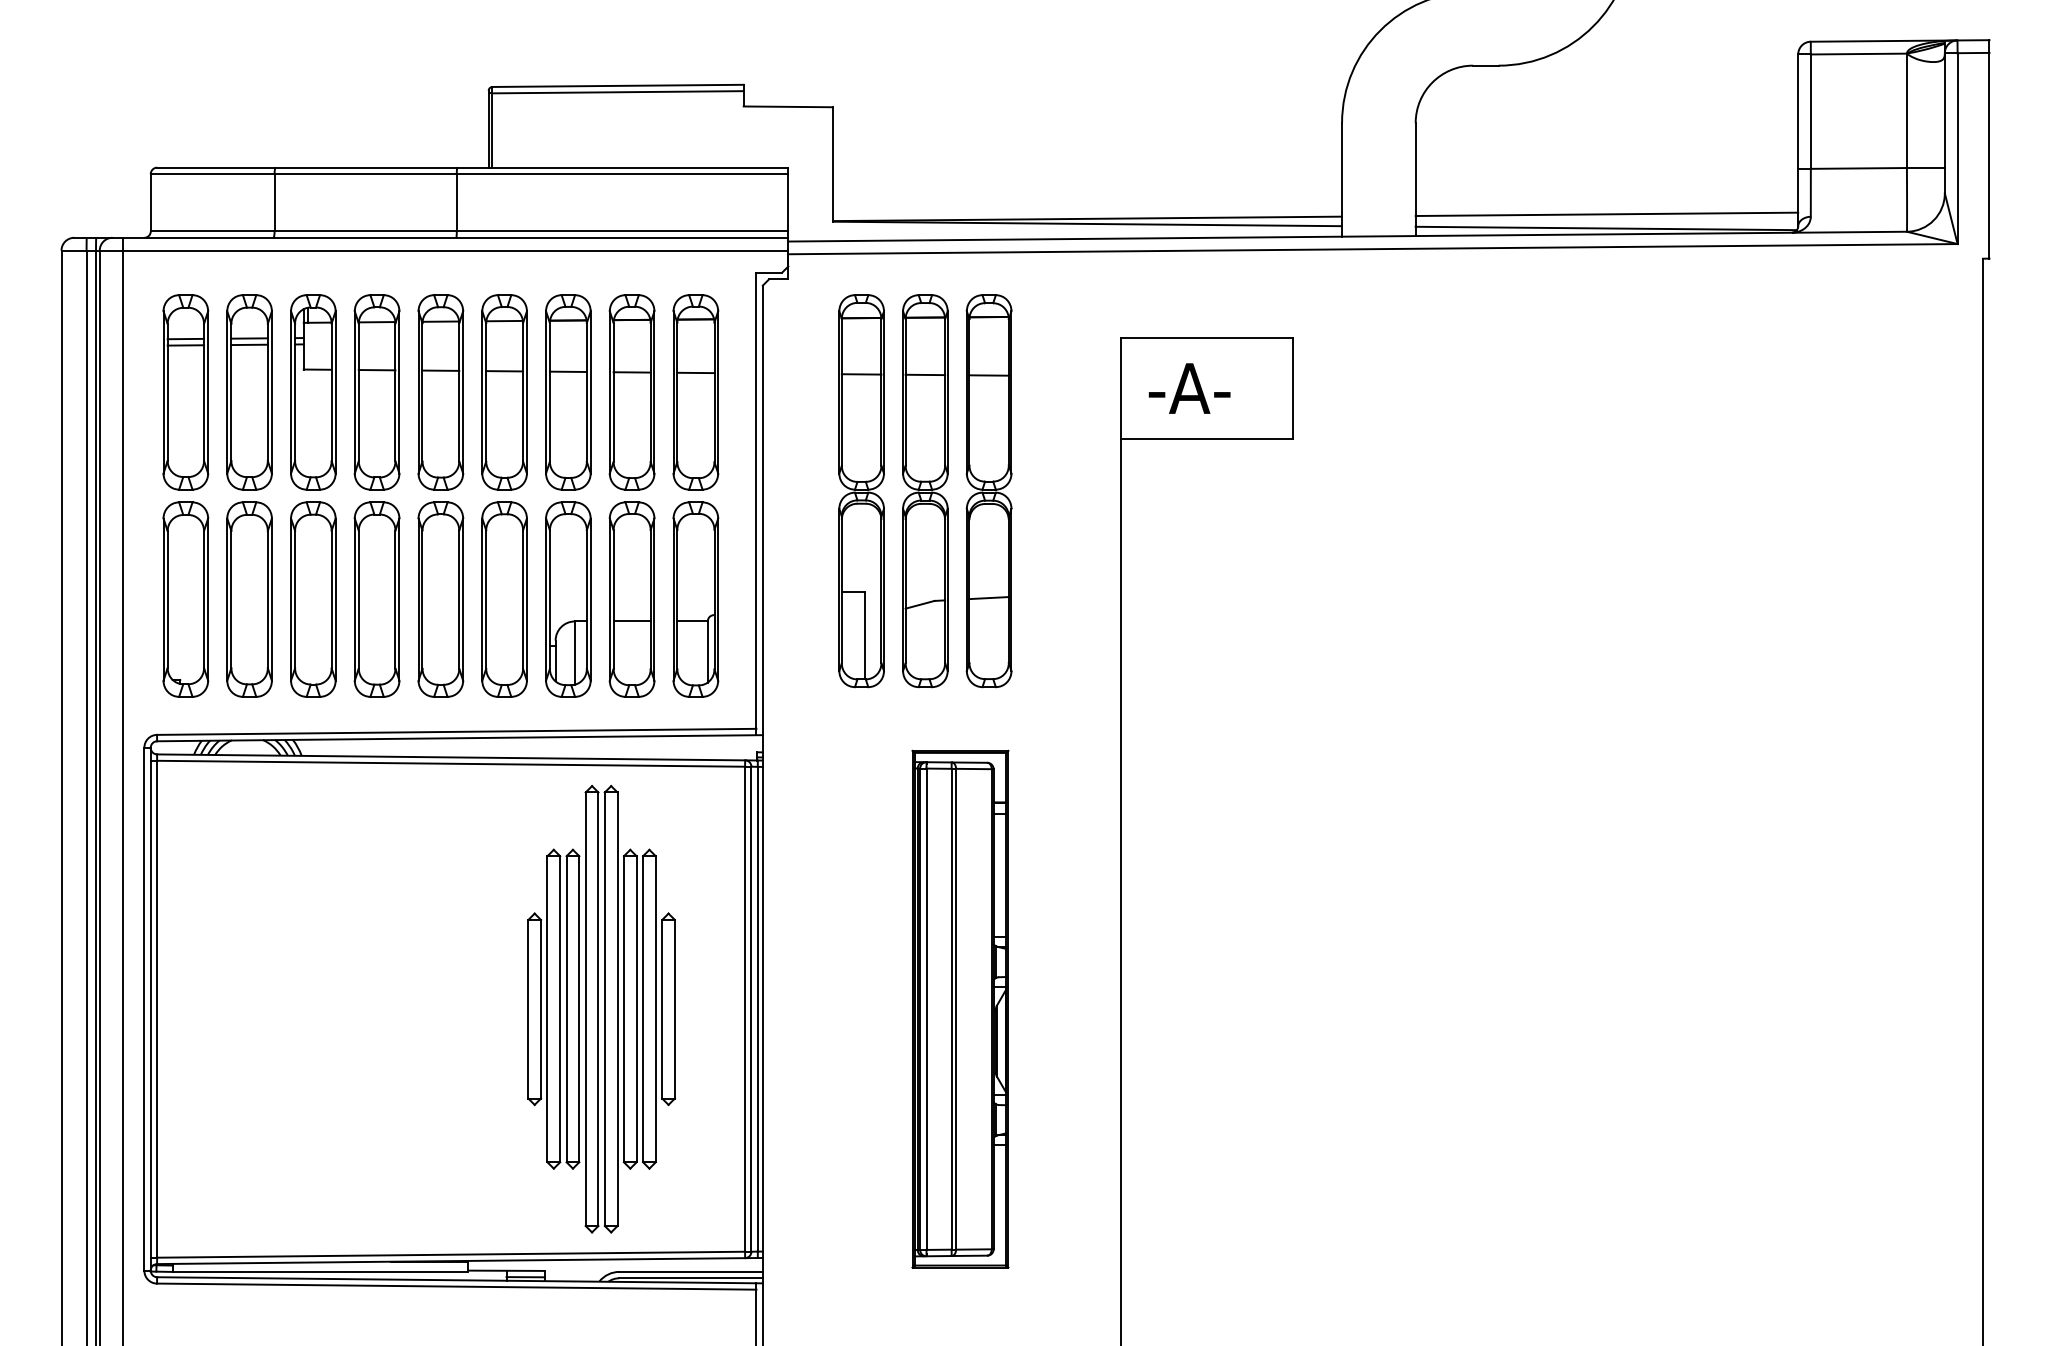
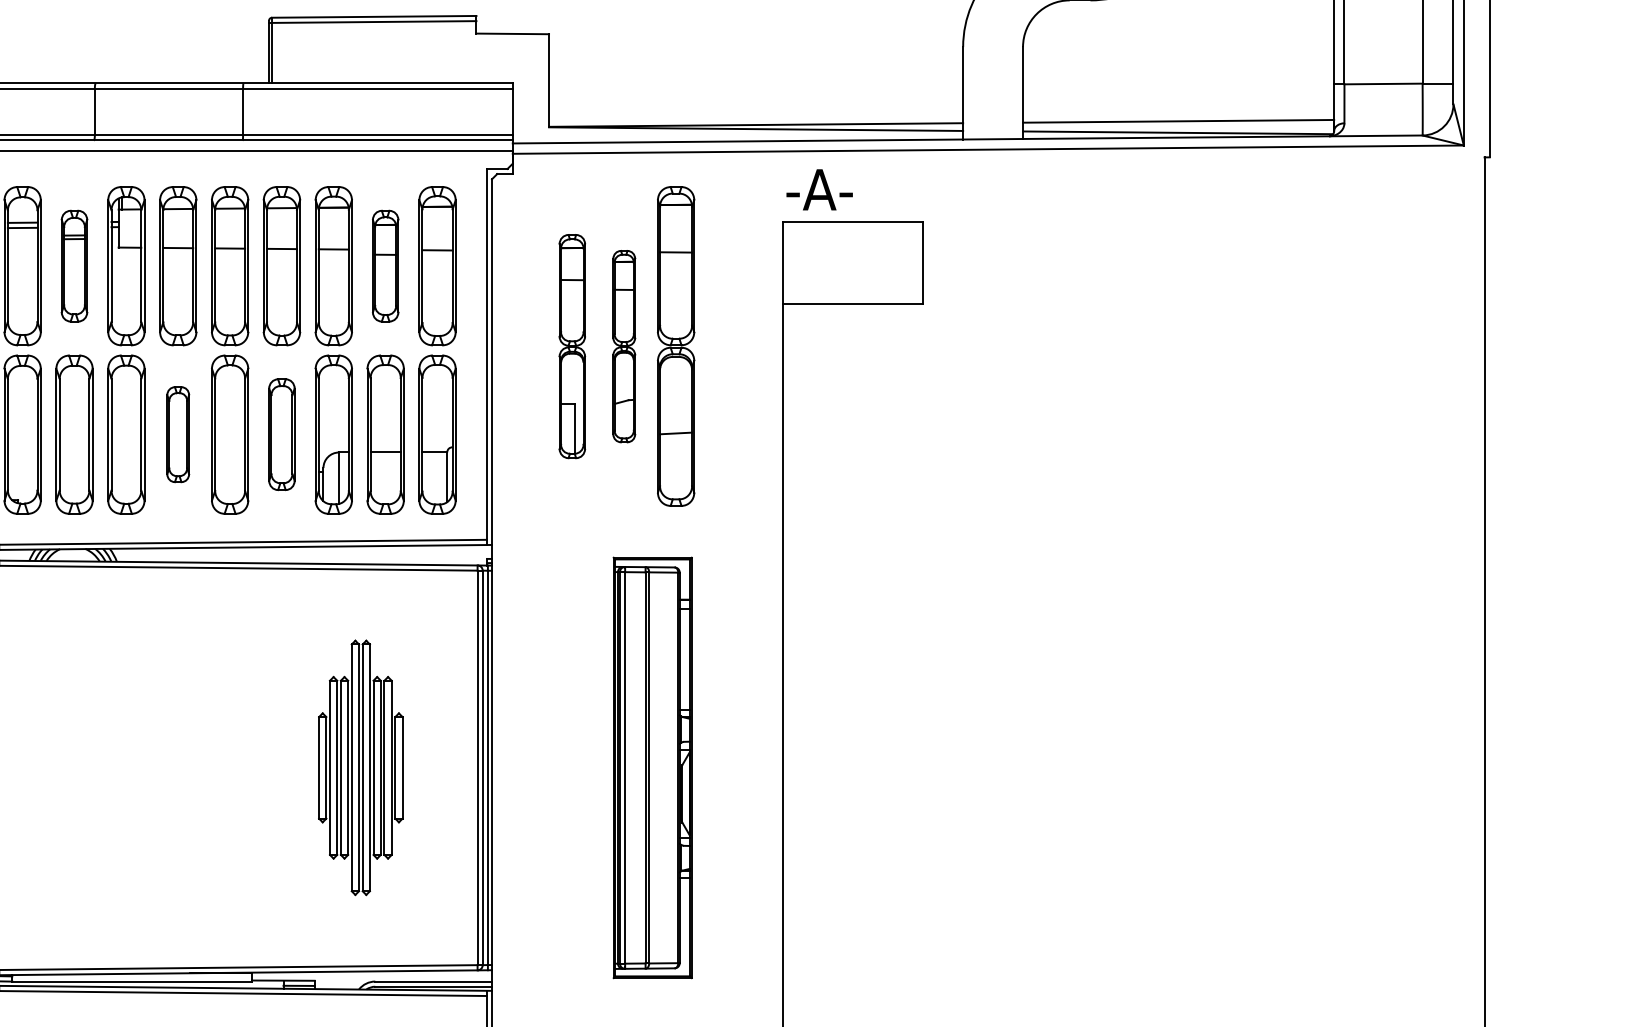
text: (1189, 388) -> (819, 189), moved
part: (249, 392) -> (74, 266), size x0.7
part: (631, 392) -> (385, 266), size x0.7
part: (861, 491) -> (572, 346), size x0.7
part: (925, 491) -> (624, 346), size x0.6
part: (376, 599) -> (177, 434), size x0.6
part: (504, 599) -> (281, 434), size x0.7
part: (601, 1008) -> (360, 767), size x0.7

